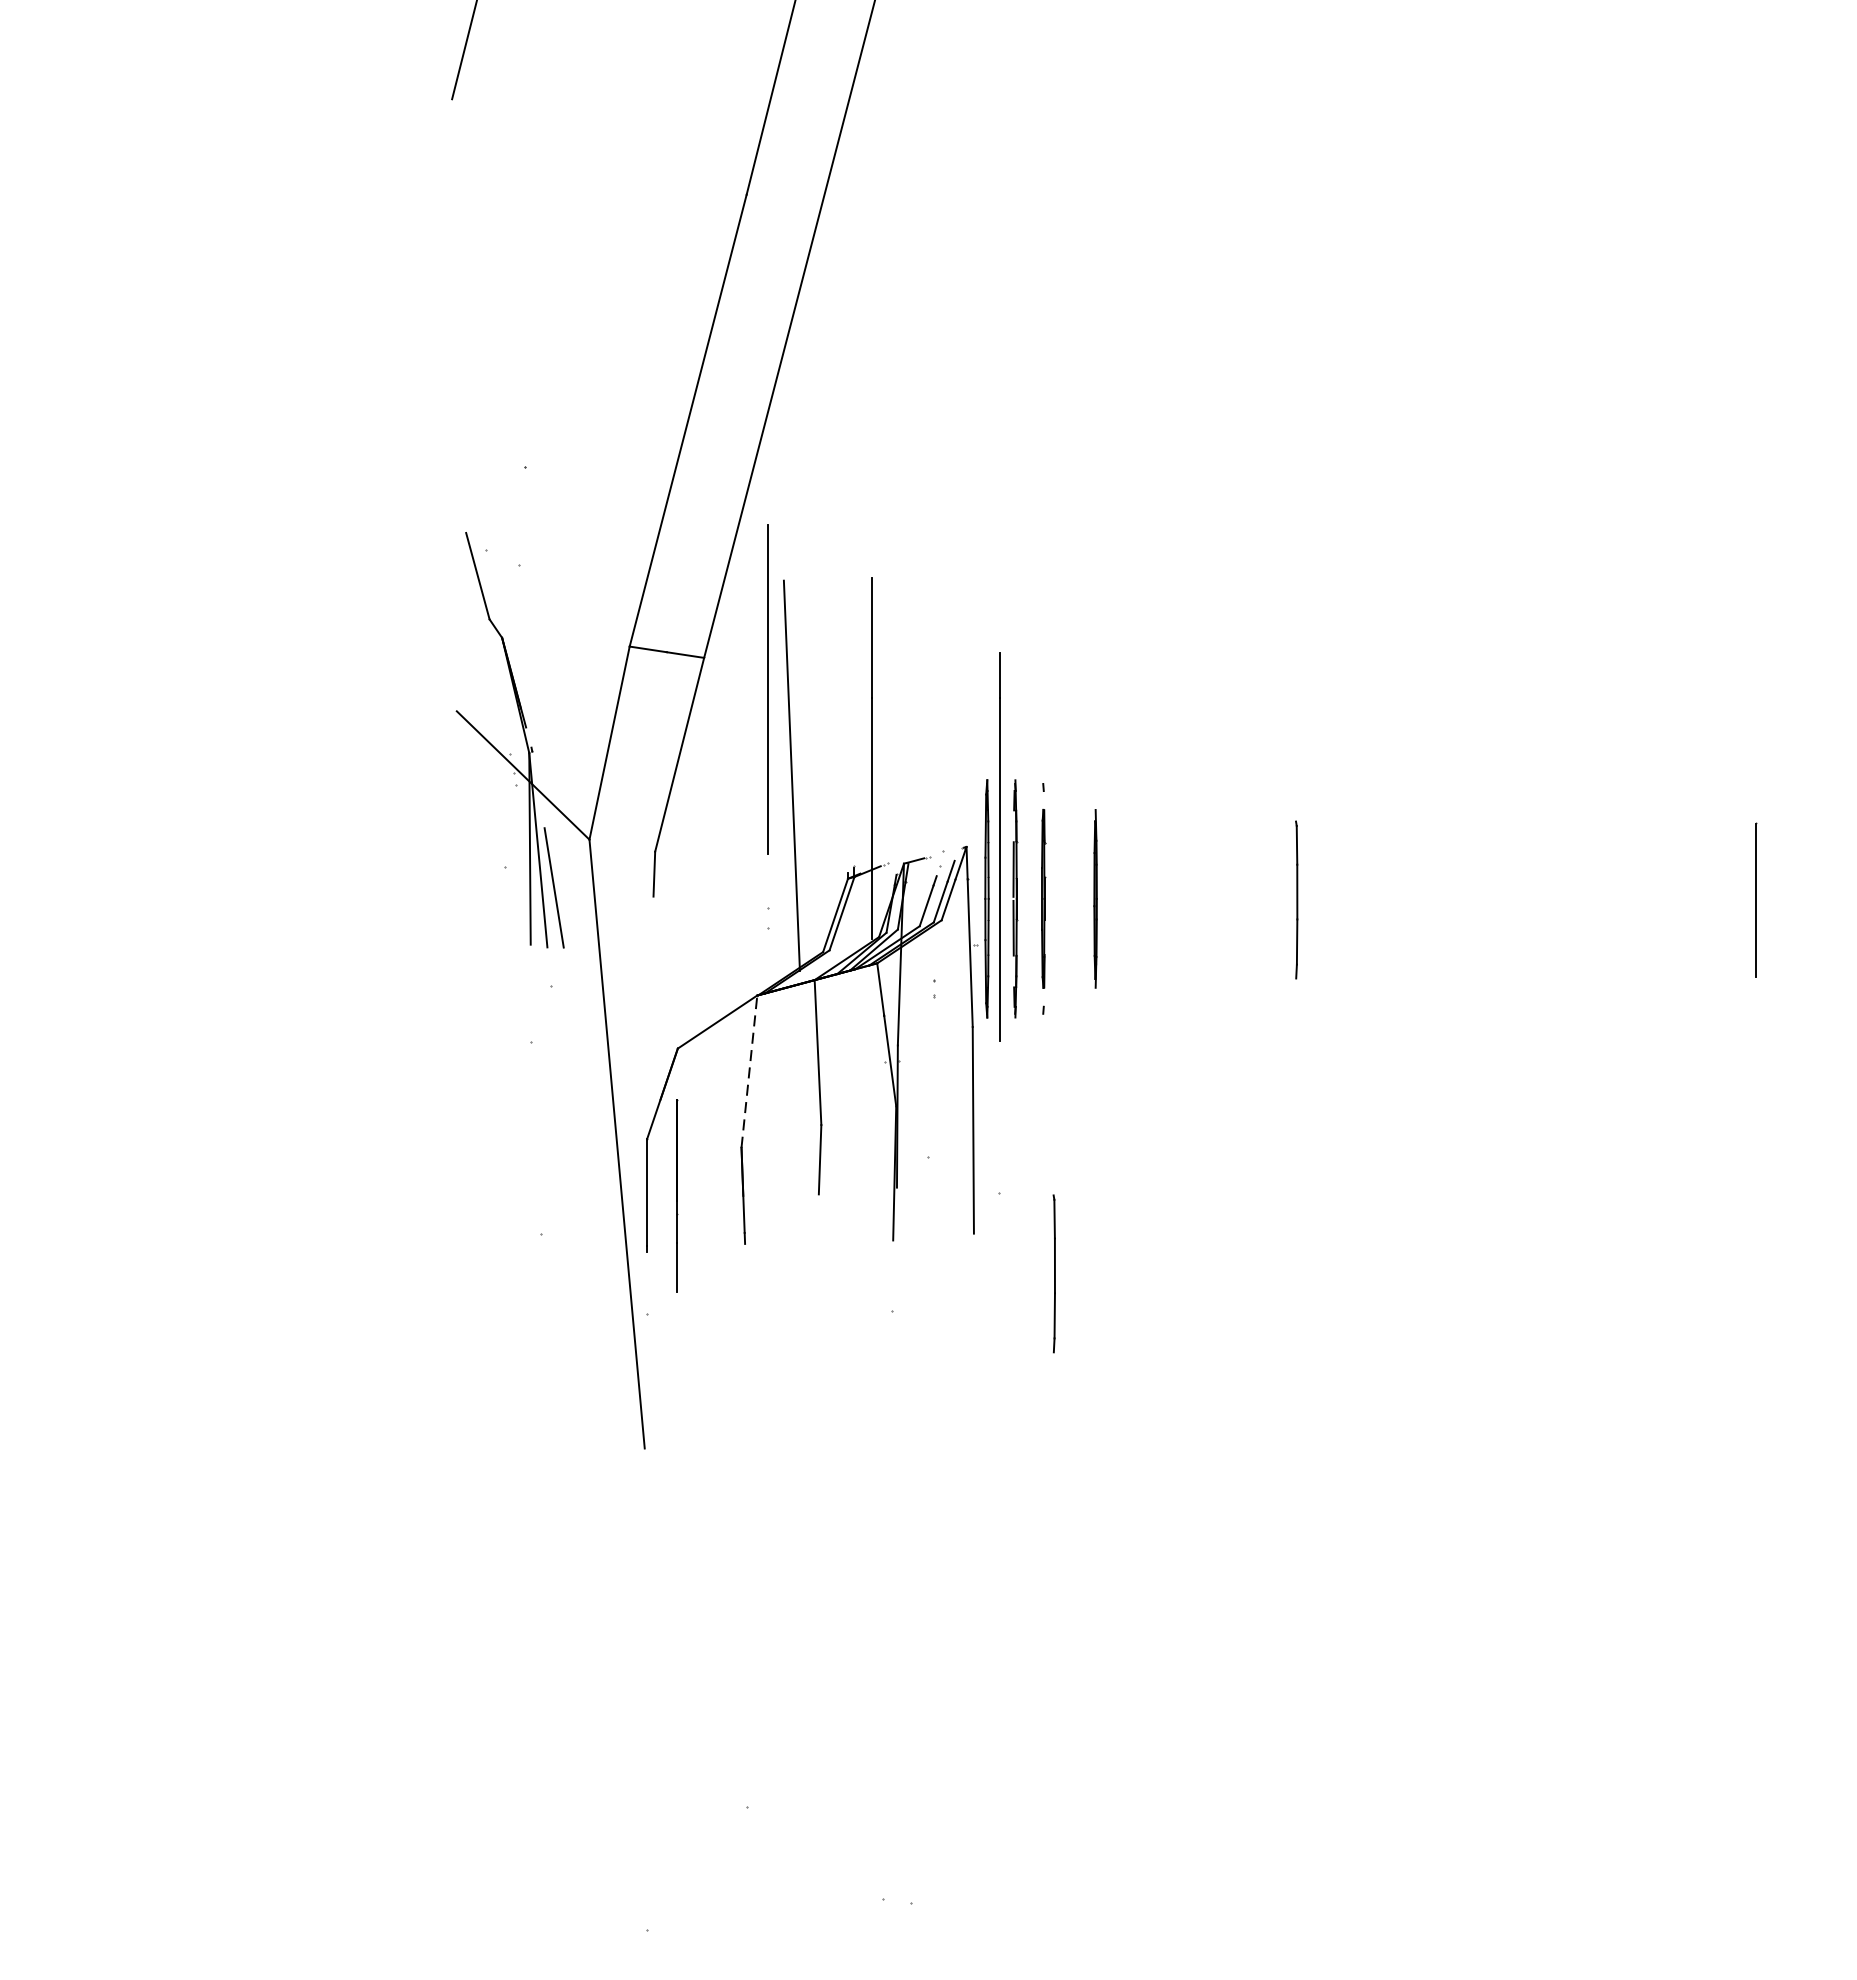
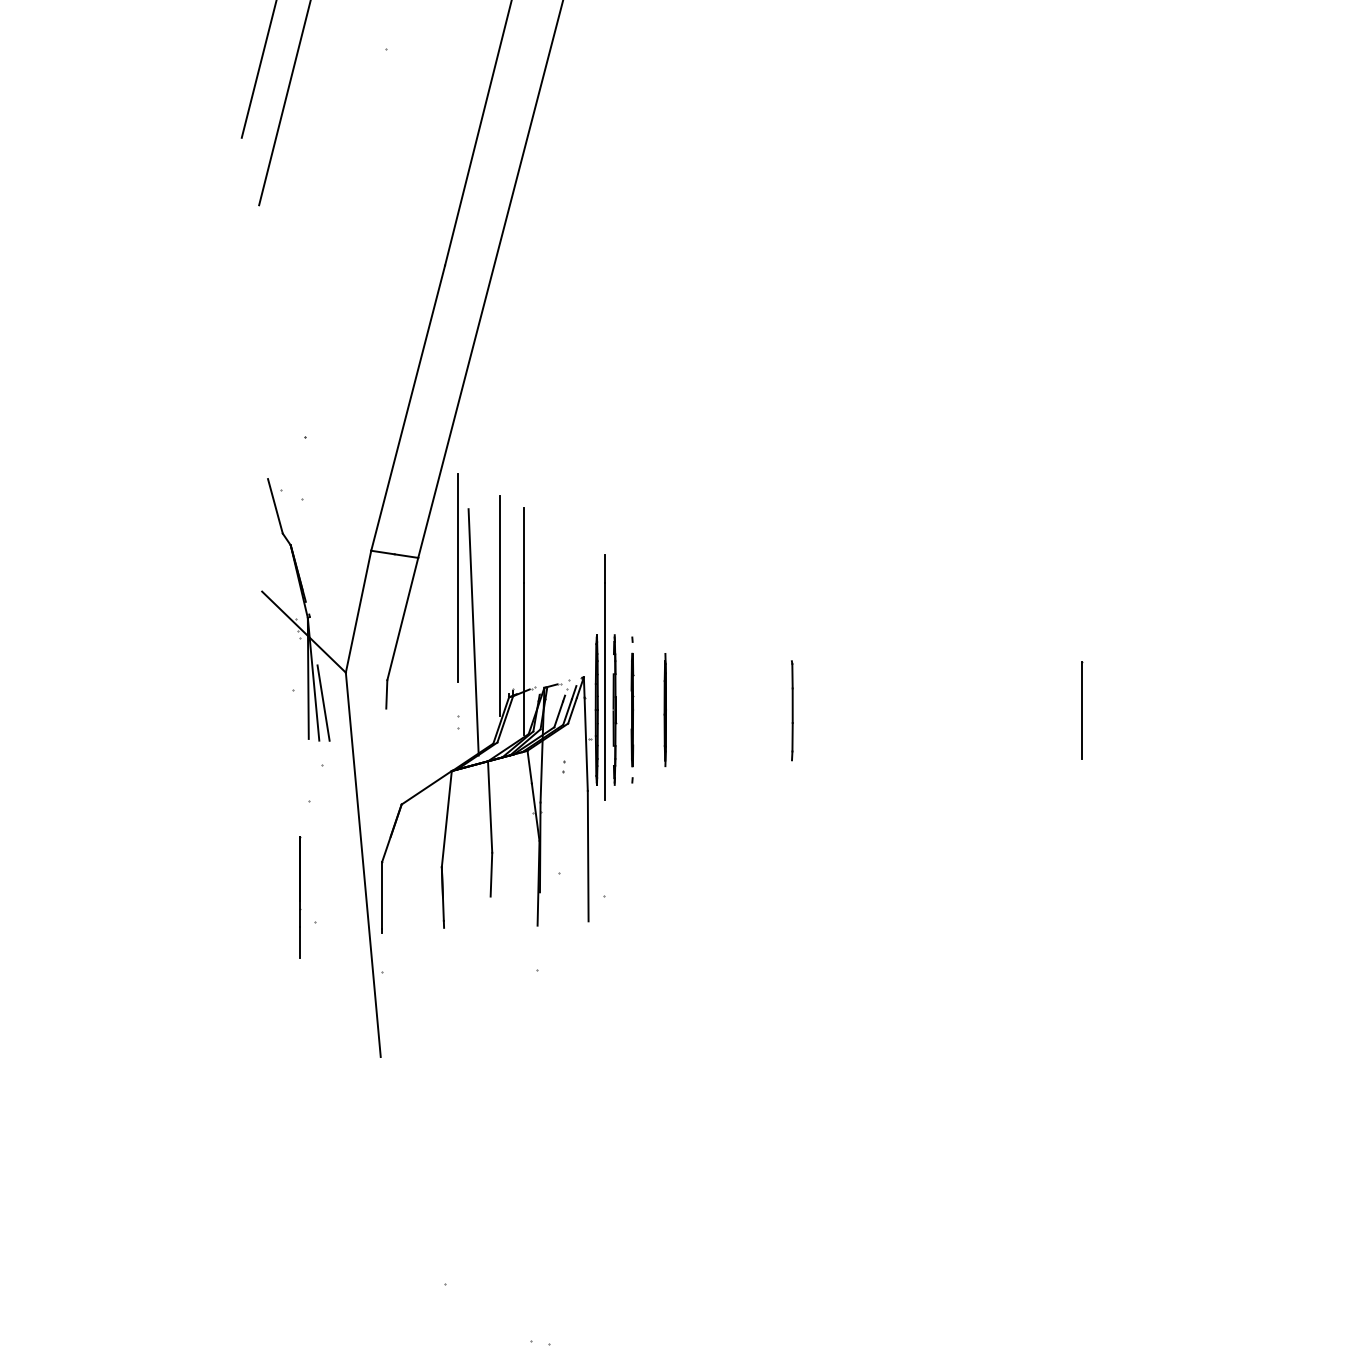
line: (834, 734) -> (500, 606), added
line: (748, 1070) -> (446, 818), dashed -> solid
line: (677, 1195) -> (300, 897), moved
line: (1054, 1273) -> (639, 946), removed

